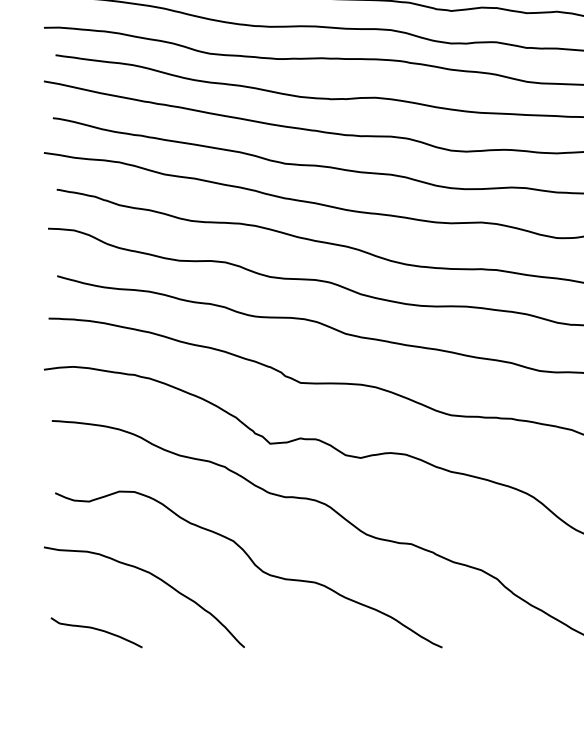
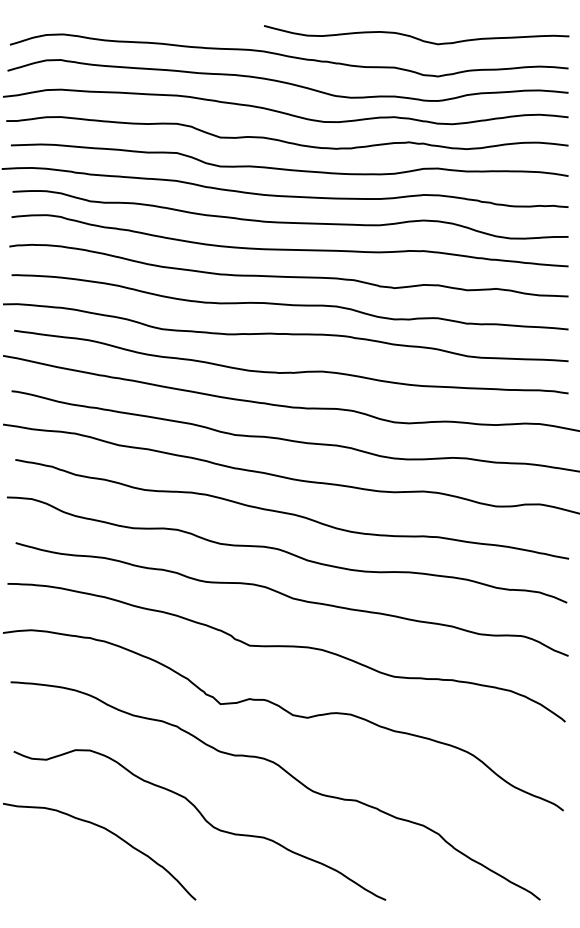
curve: (96, 630) -> (53, 883), removed

